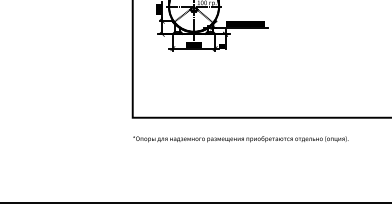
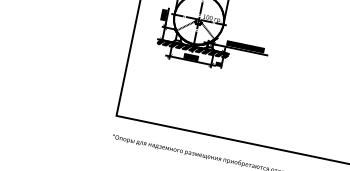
hatch: (193, 36) -> (192, 48), added

